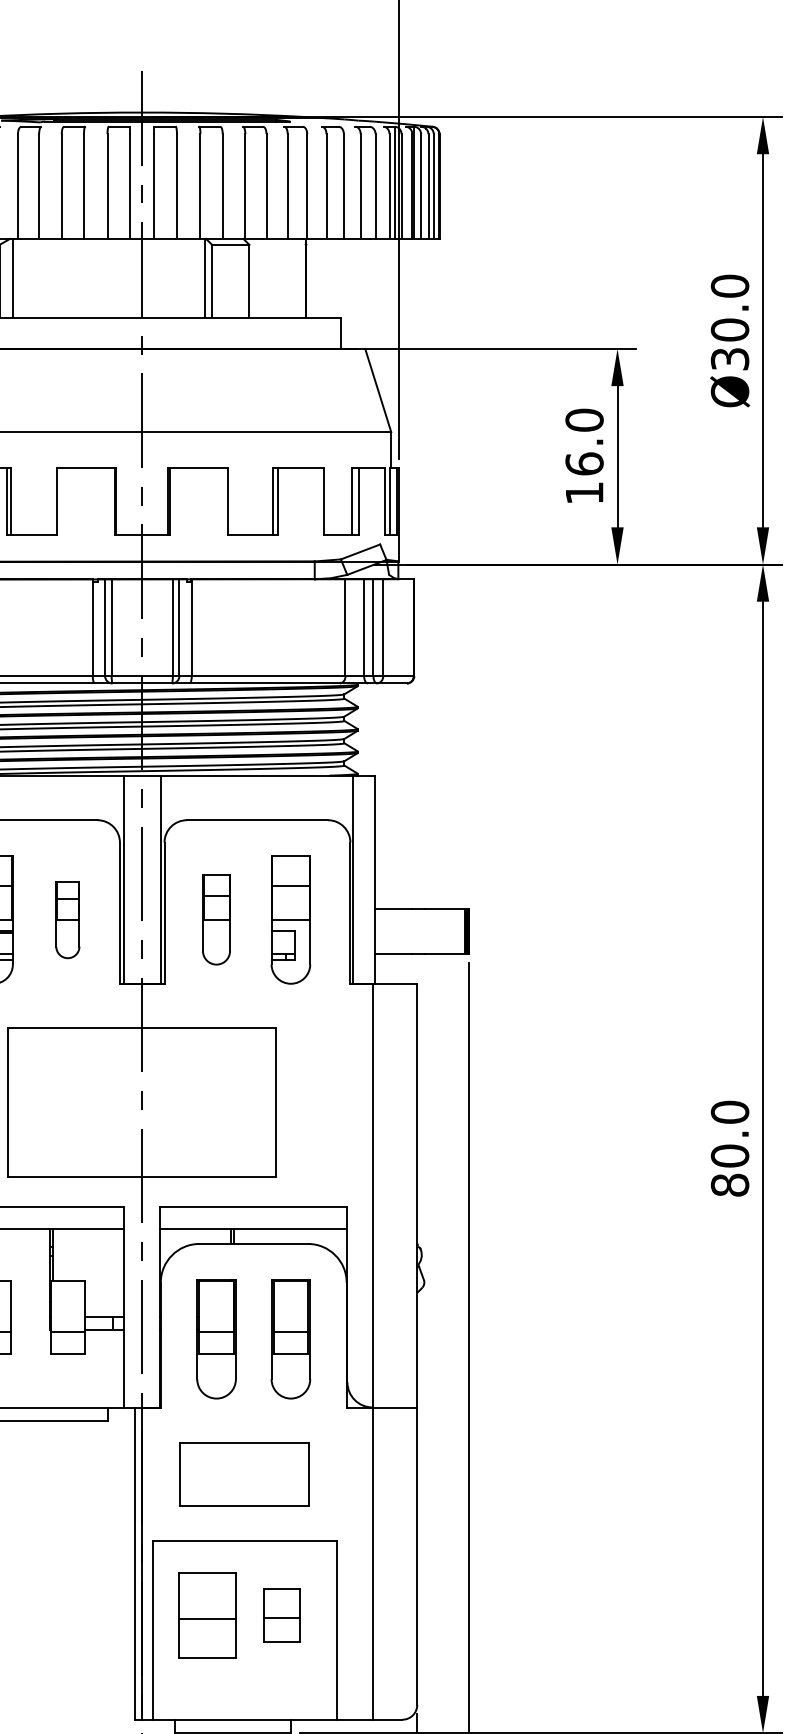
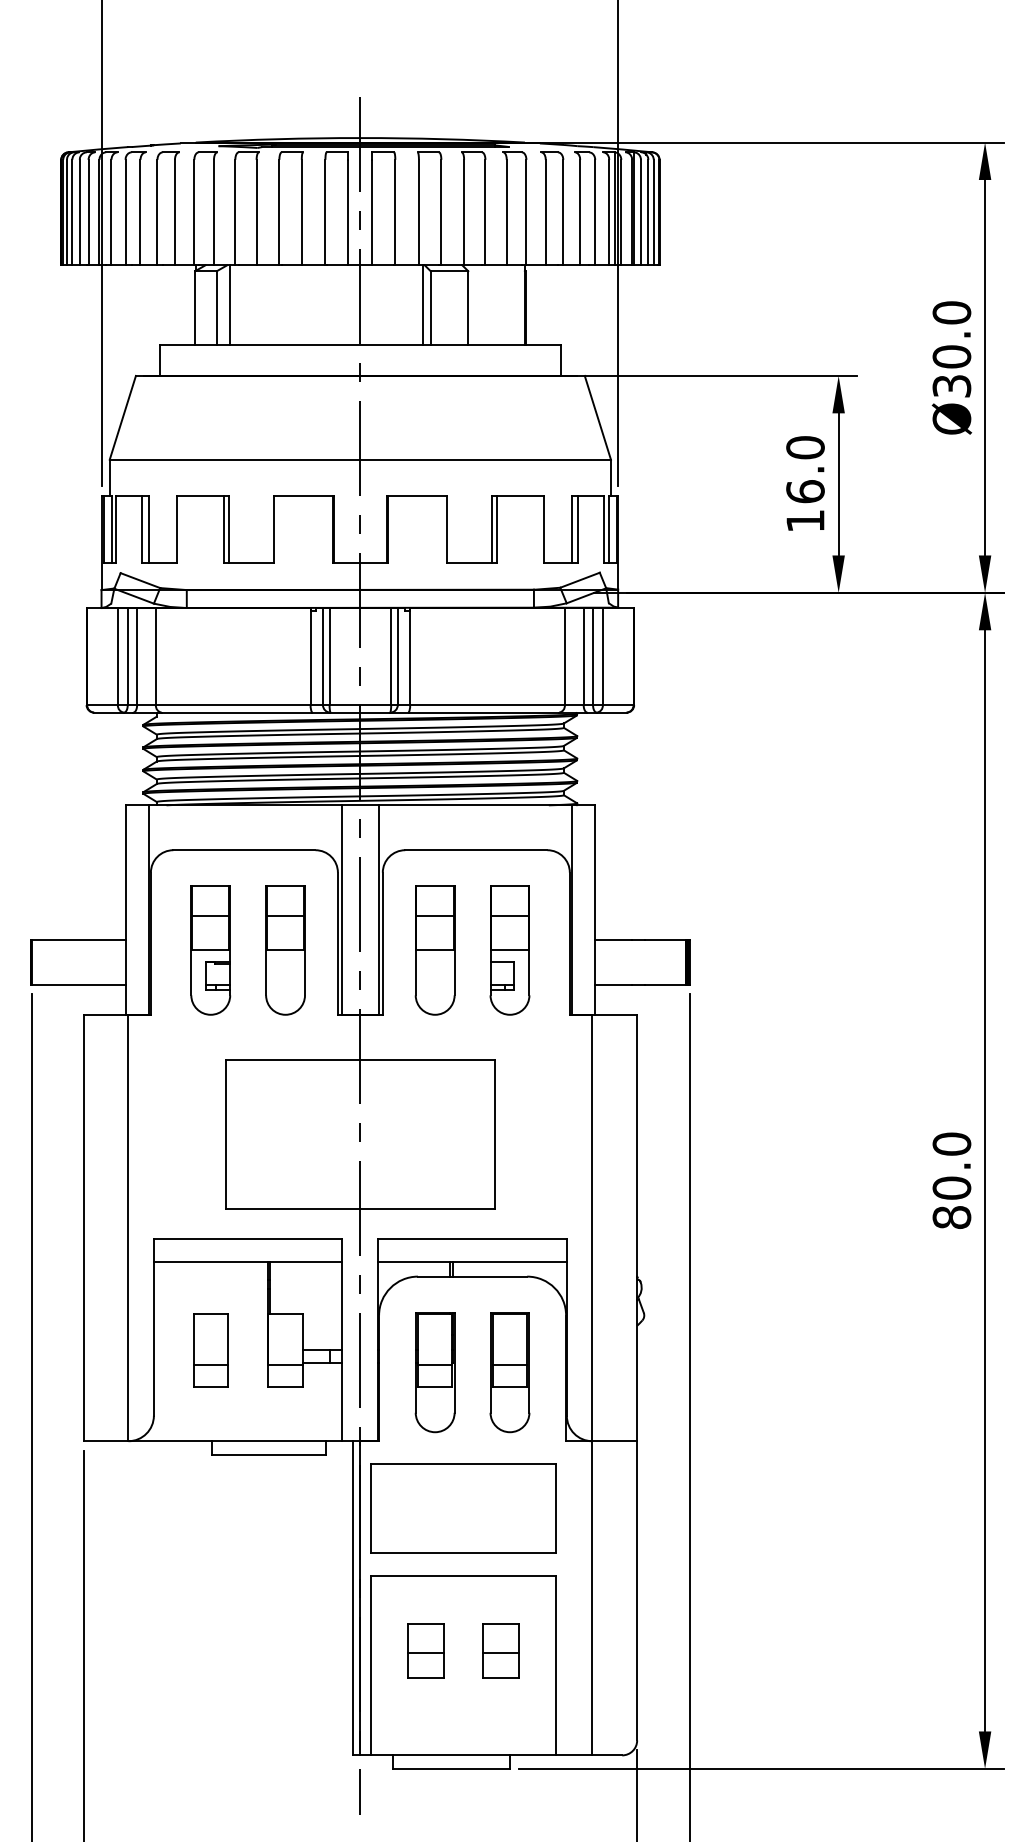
part: (67, 919) -> (285, 950), size x1.67
part: (215, 919) -> (434, 950), size x1.43
part: (244, 1474) -> (463, 1508), size x1.43
part: (206, 1615) -> (425, 1650), size x0.62

